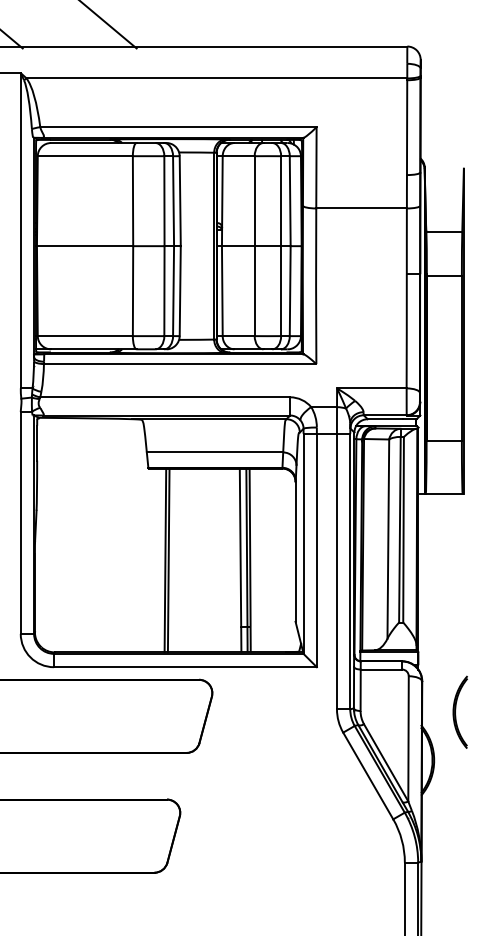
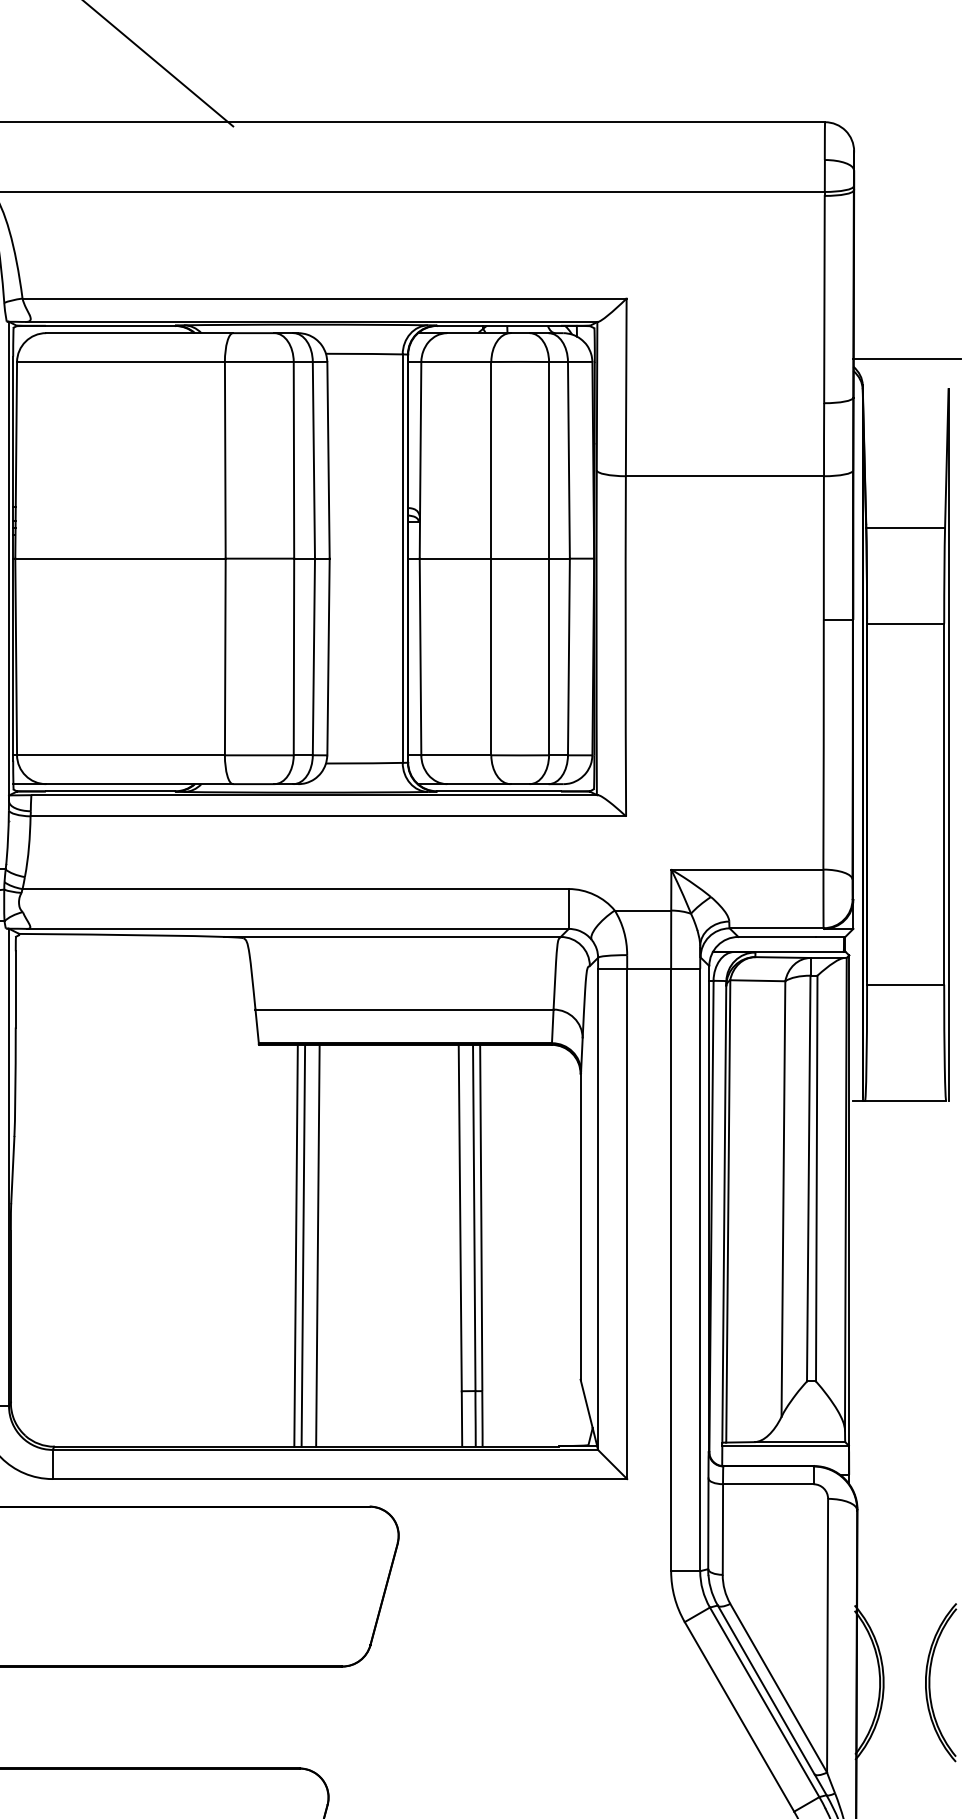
line: (444, 154) -> (906, 358), added
line: (175, 560) -> (318, 1245), added
part: (459, 711) -> (938, 1680), moved

